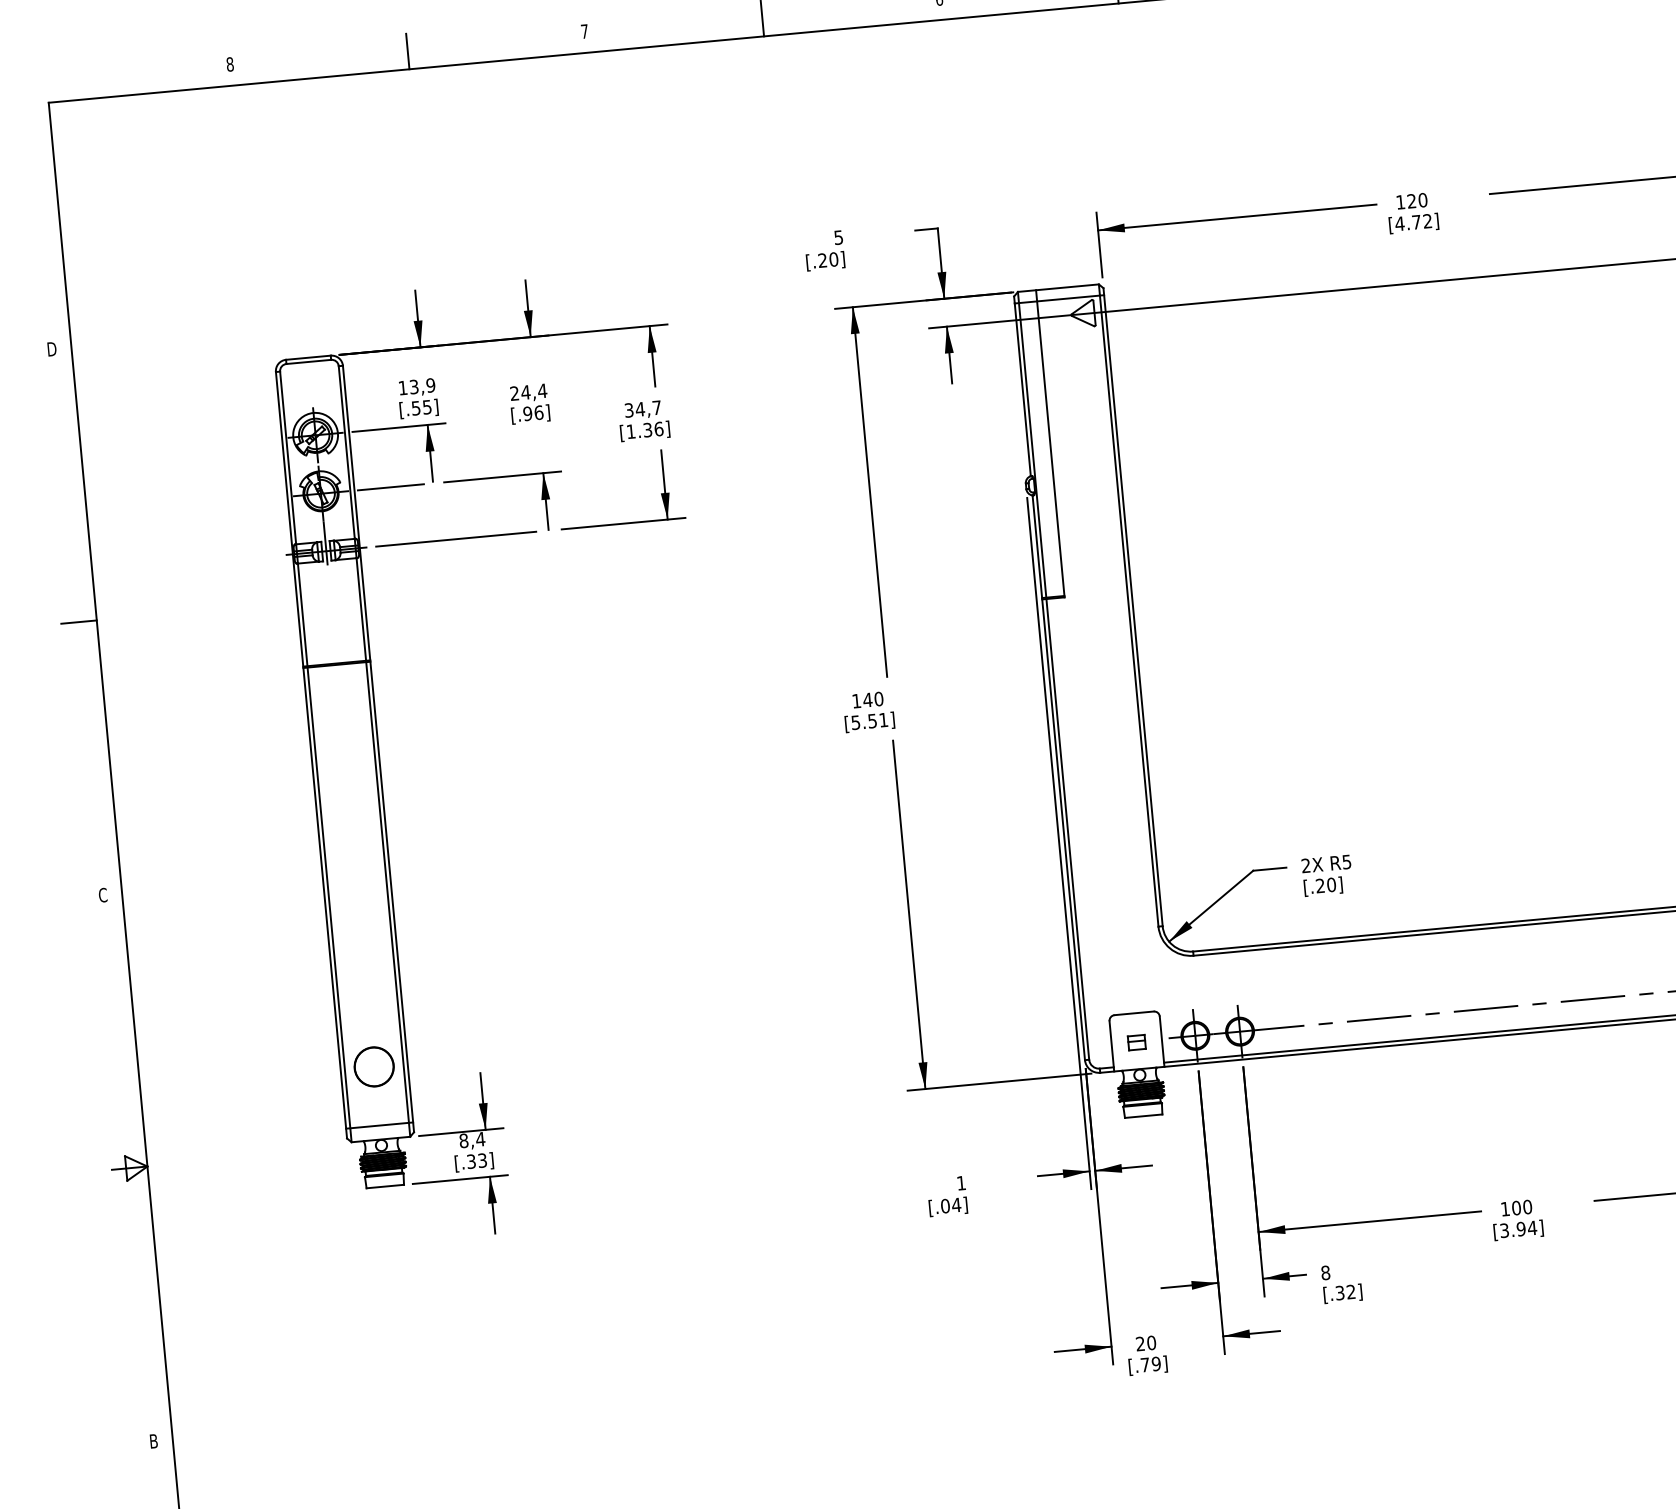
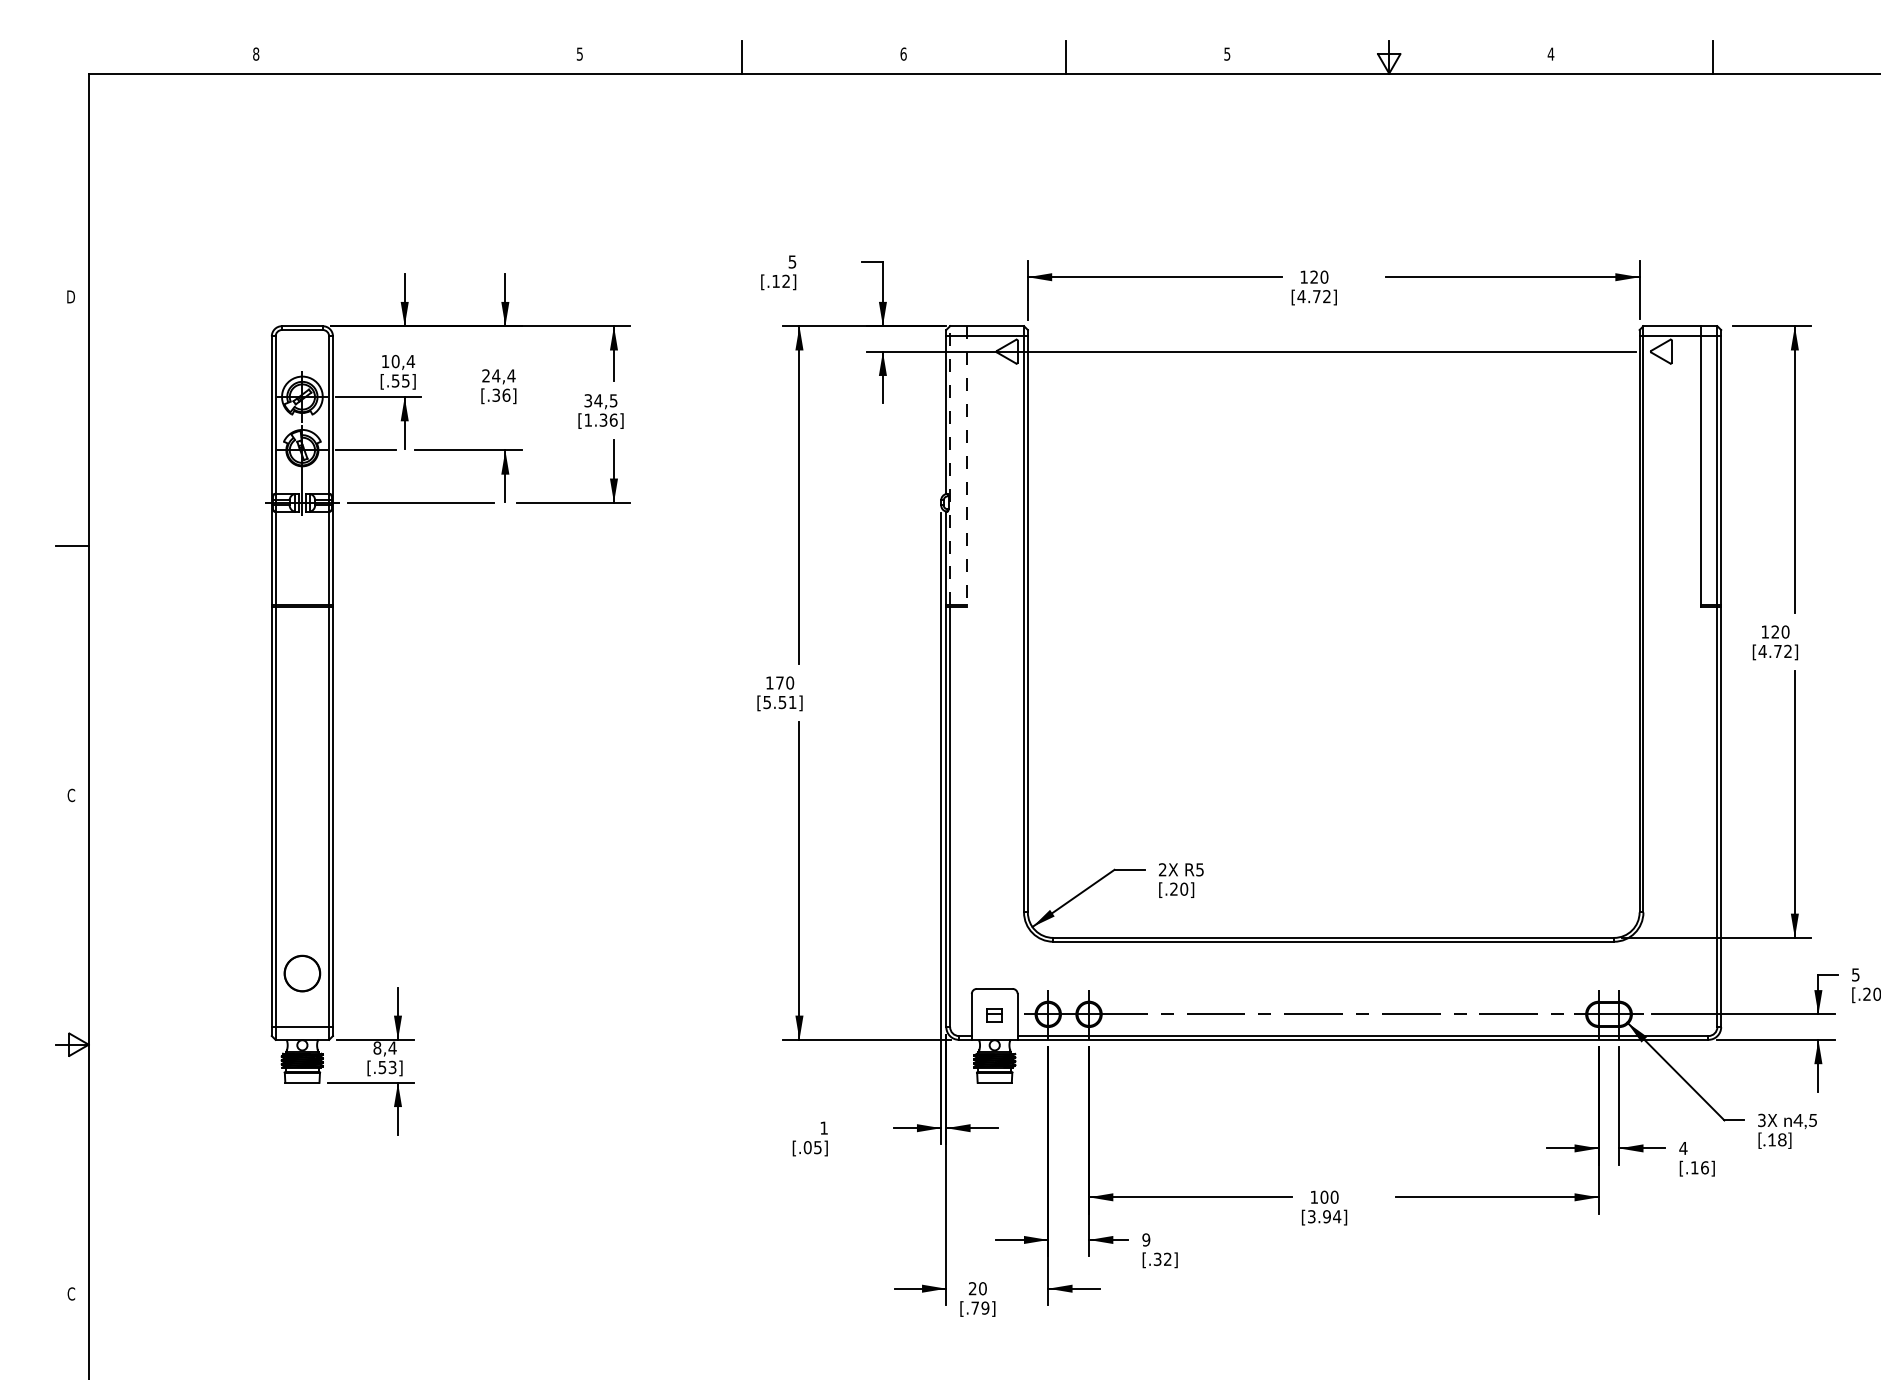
text: (584, 30) -> (579, 53), 7 -> 5
line: (408, 51) -> (418, 57), removed
text: (828, 260) -> (781, 281), [.20] -> [.12]
text: (422, 386) -> (403, 361), 13,9 -> 10,4
text: (656, 407) -> (613, 400), 34,7 -> 34,5
text: (527, 412) -> (496, 394), [.96] -> [.36]
line: (1050, 443) -> (966, 466), solid -> dashed
line: (1032, 444) -> (950, 465), solid -> dashed
text: (867, 699) -> (779, 682), 140 -> 170
text: (471, 1160) -> (382, 1066), [.33] -> [.53]
text: (956, 1205) -> (817, 1147), [.04] -> [.05]
text: (1325, 1272) -> (1146, 1239), 8 -> 9
text: (153, 1440) -> (71, 1293), B -> C

